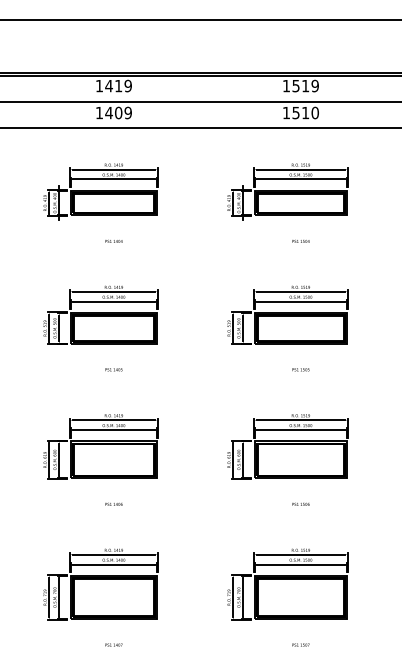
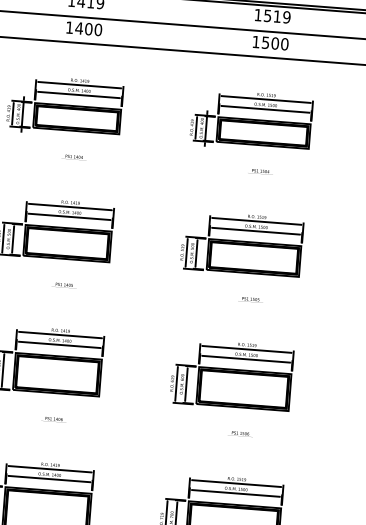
text: (305, 112) -> (275, 43), 1510 -> 1500
text: (127, 113) -> (97, 30), 1409 -> 1400

